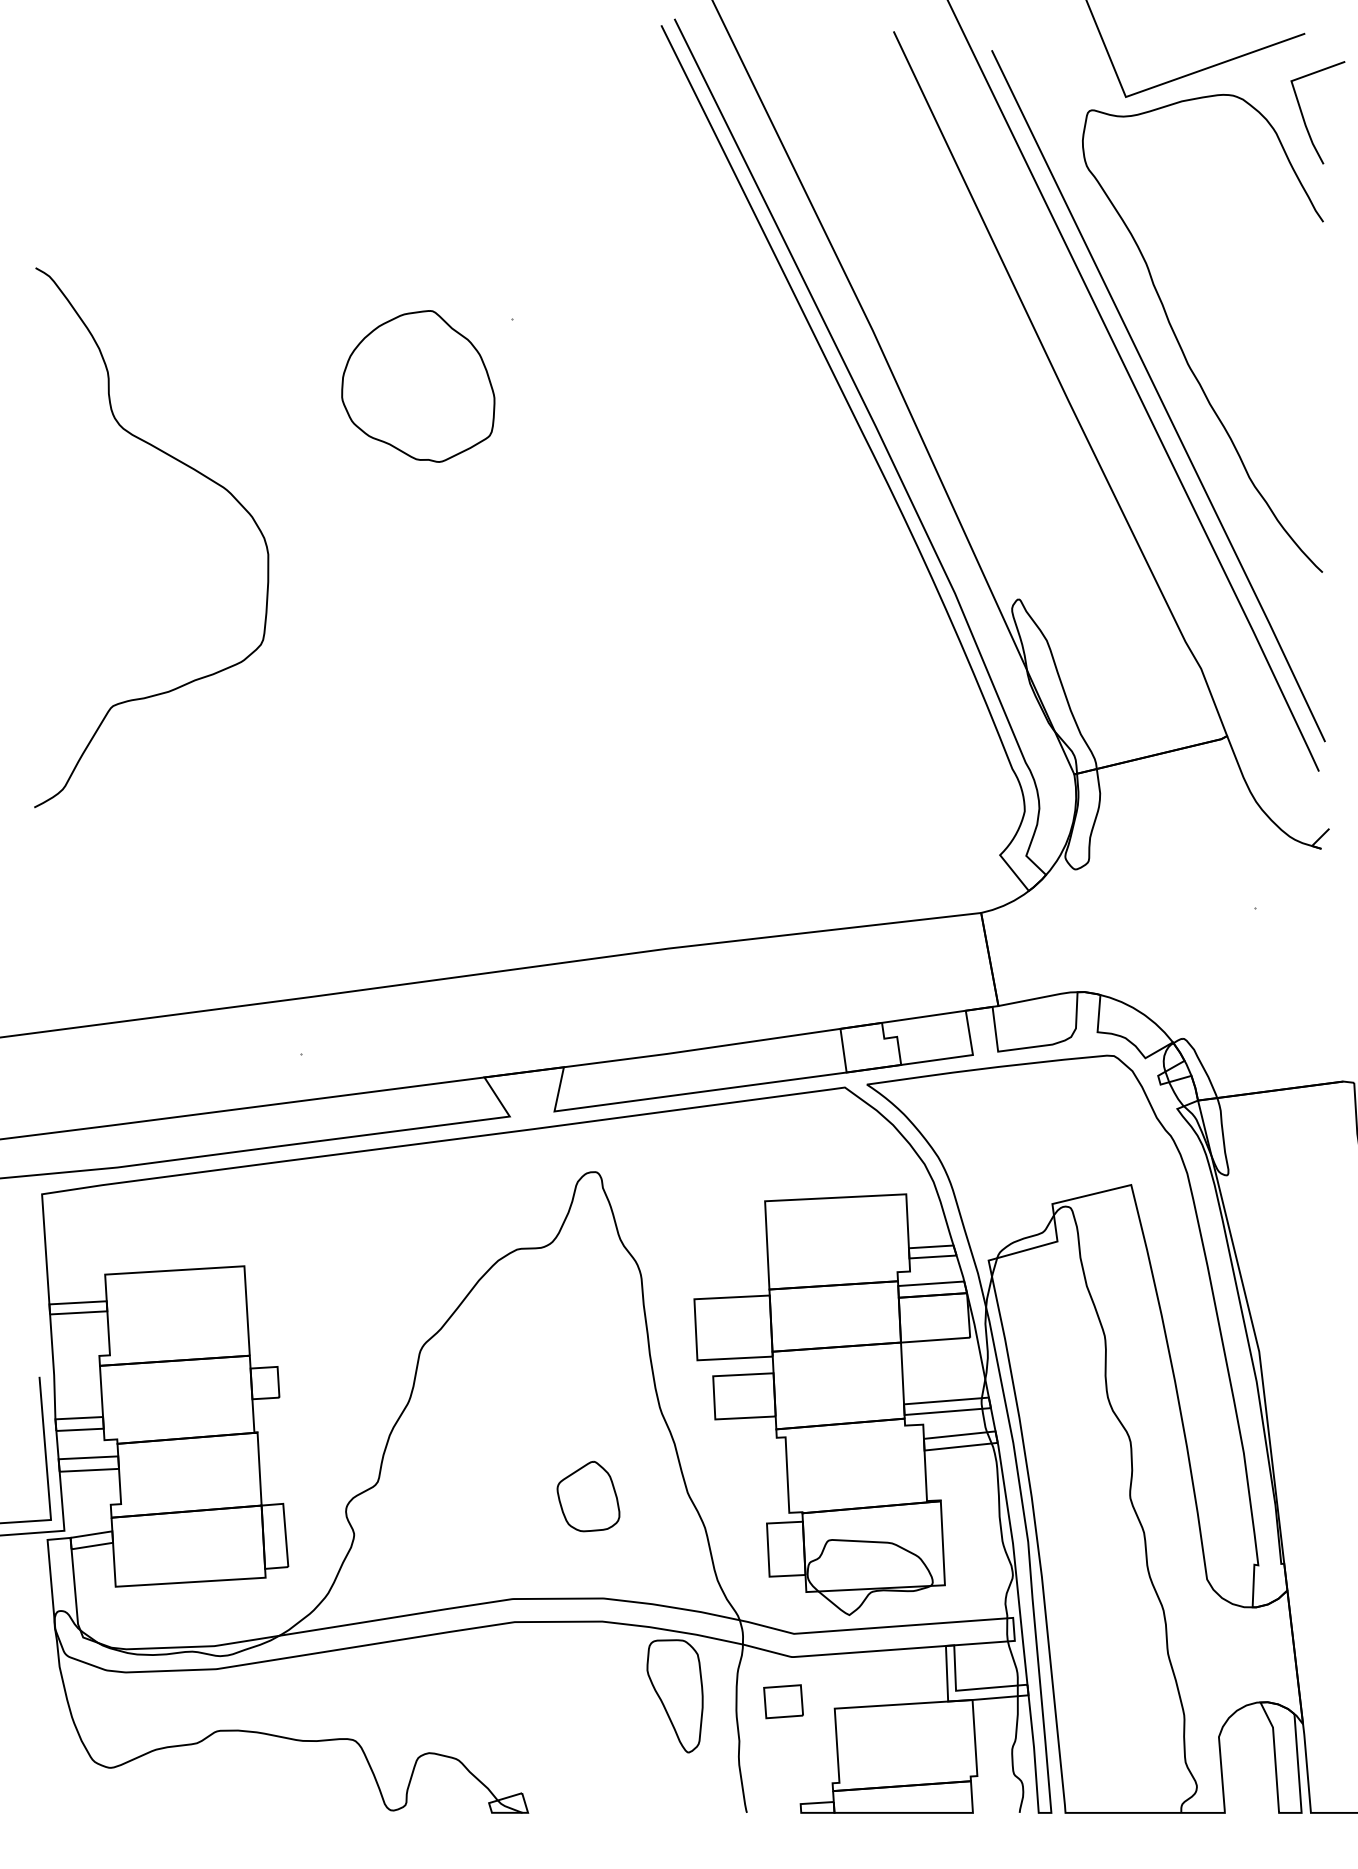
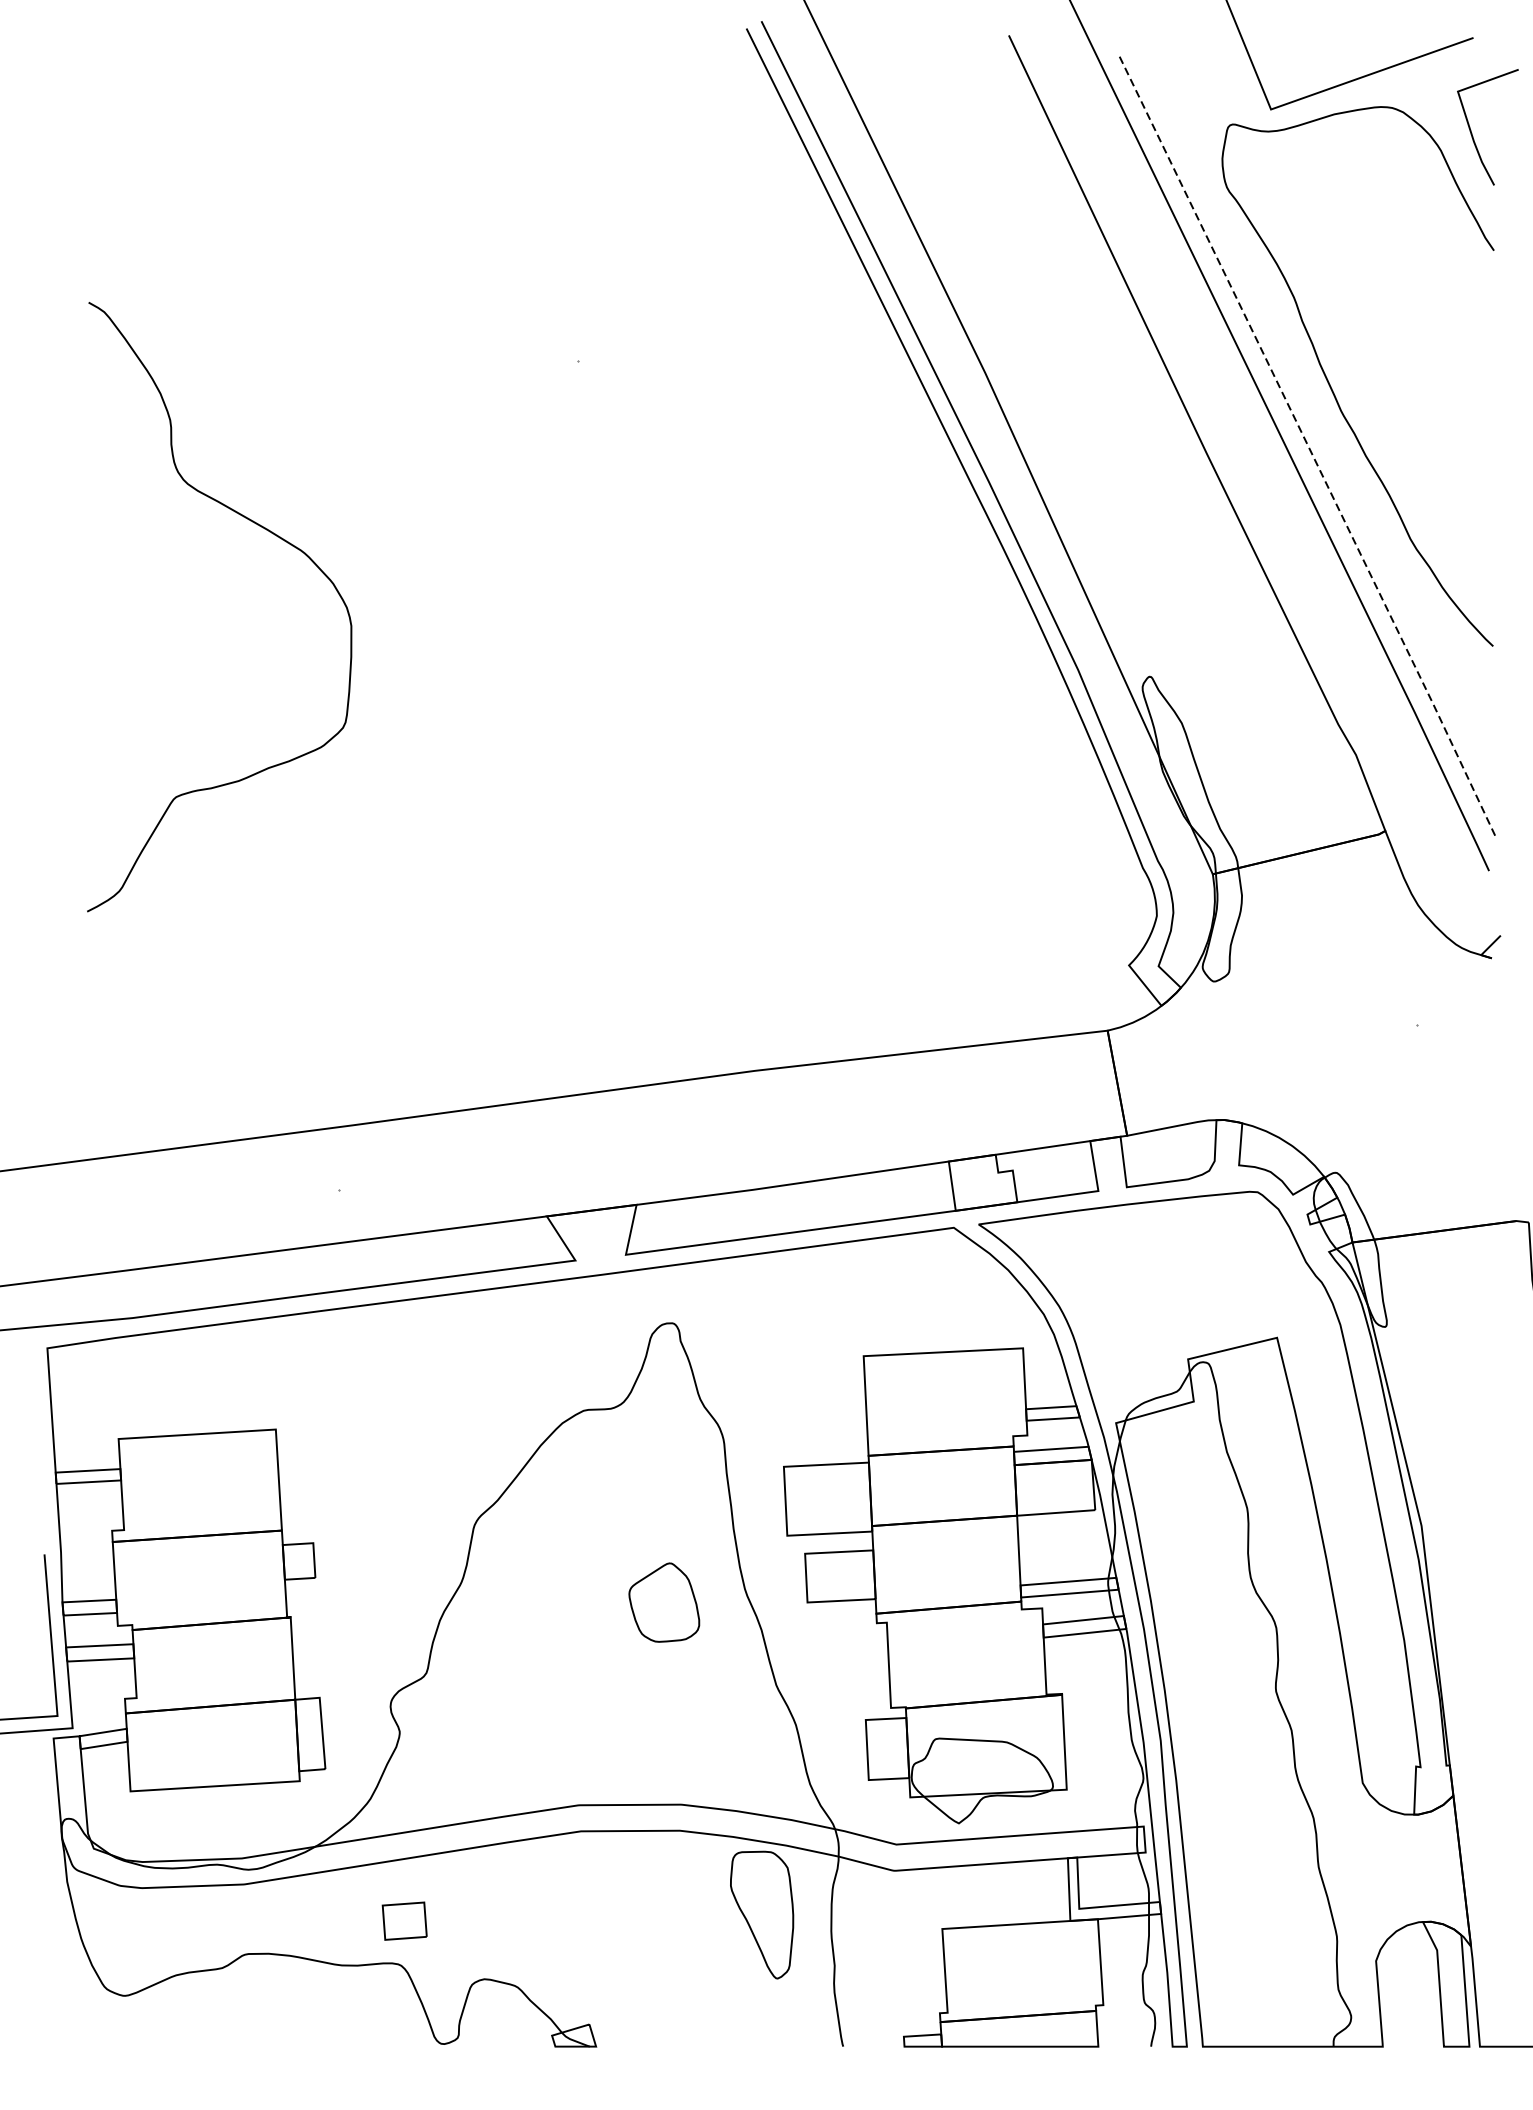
part: (418, 386) -> (472, 436), removed
line: (1159, 397) -> (1308, 448), solid -> dashed
curve: (193, 470) -> (266, 531), moved
part: (588, 1496) -> (664, 1602), moved
part: (783, 1701) -> (404, 1920), moved

